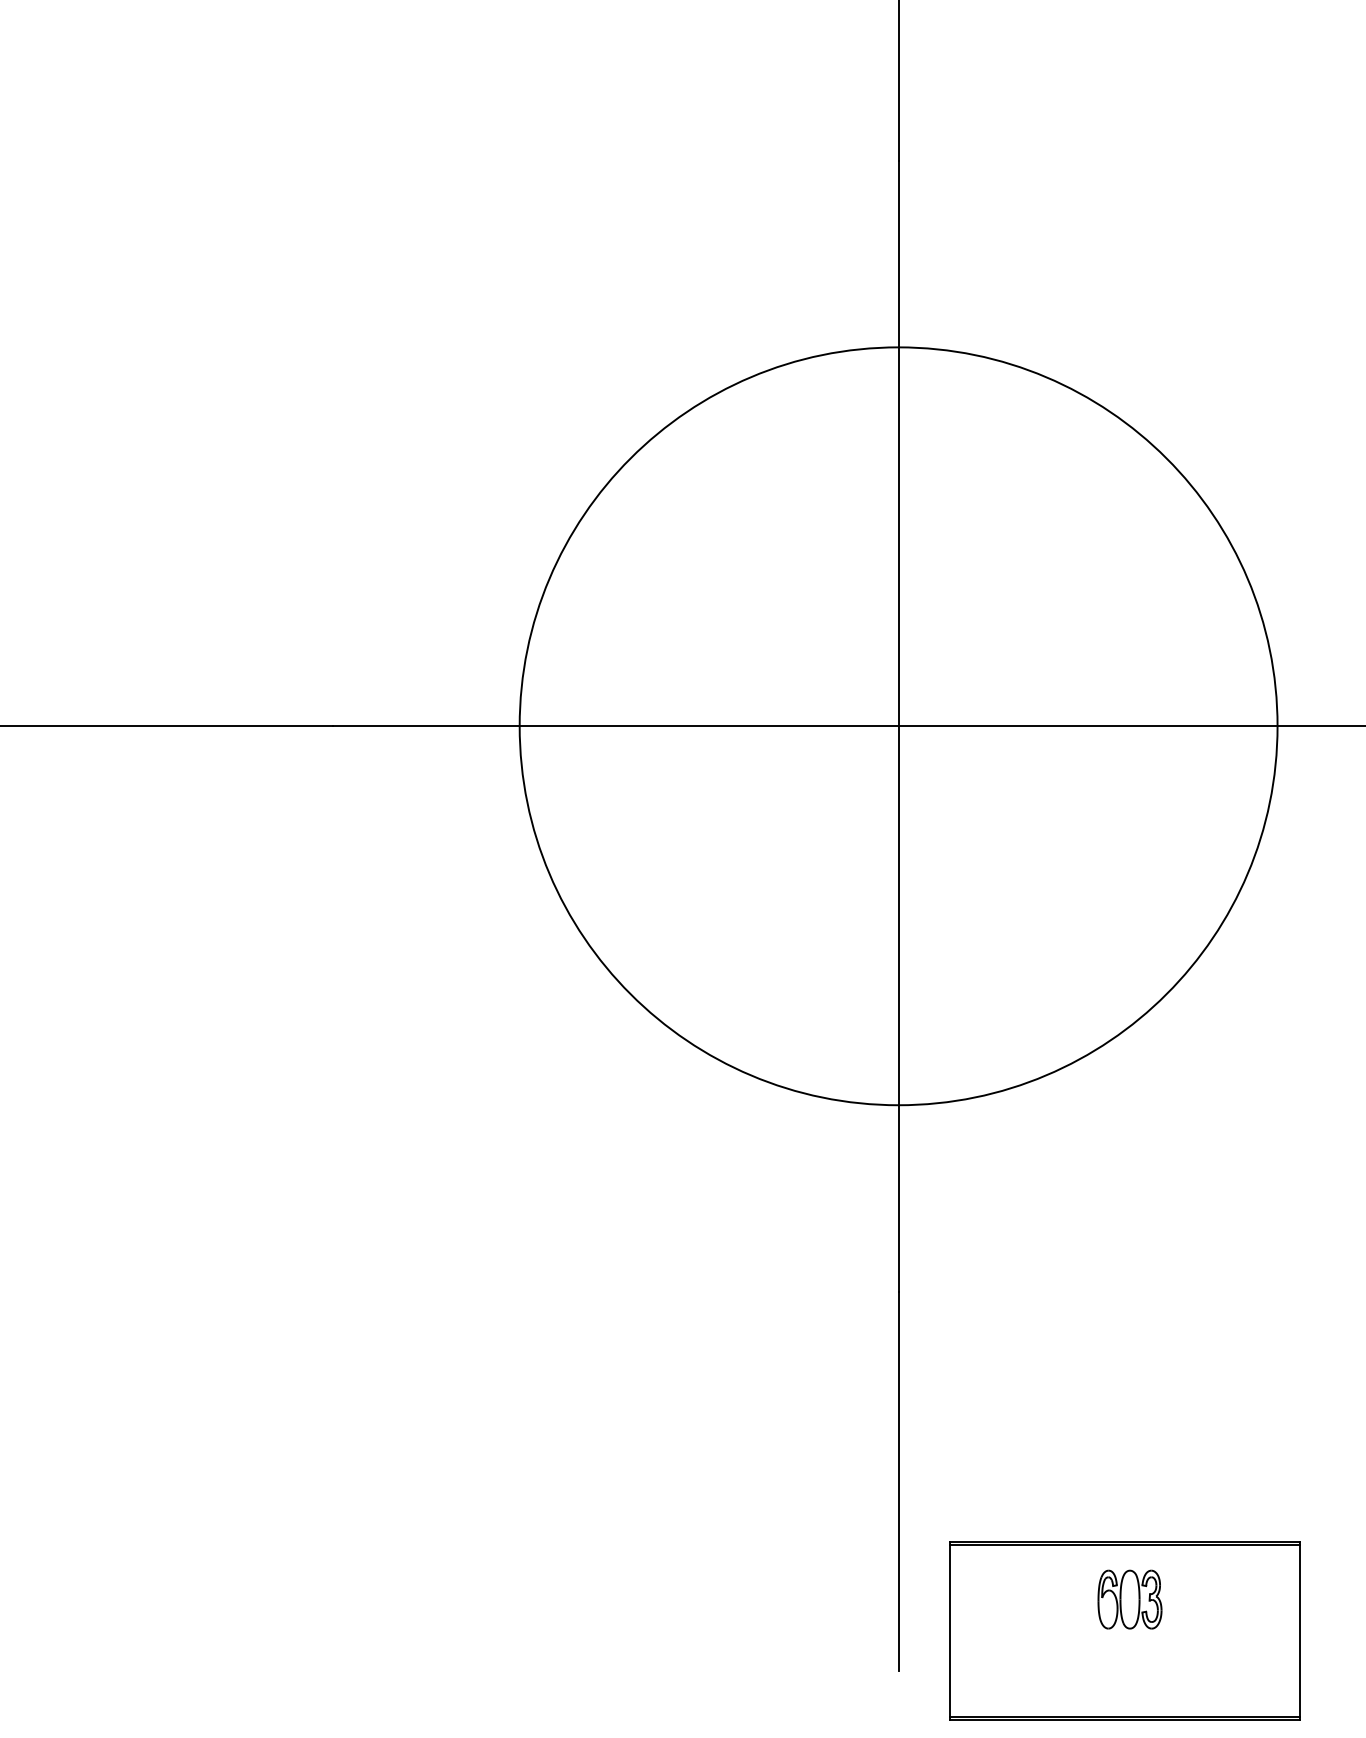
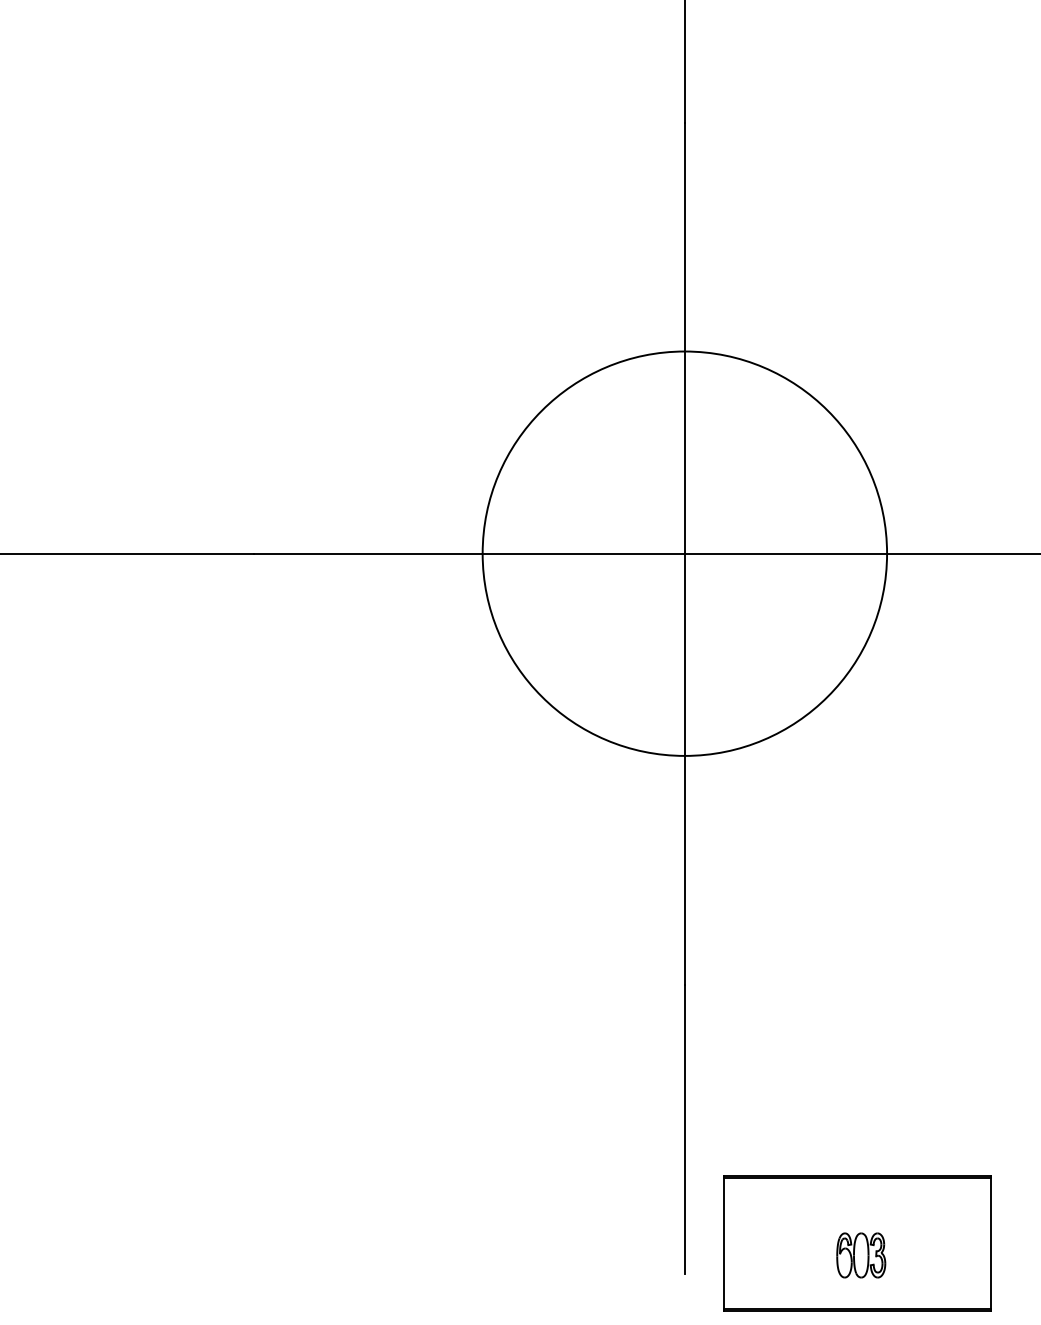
circle: (898, 726) -> (684, 553), size x0.7
part: (1130, 1599) -> (861, 1255), moved

